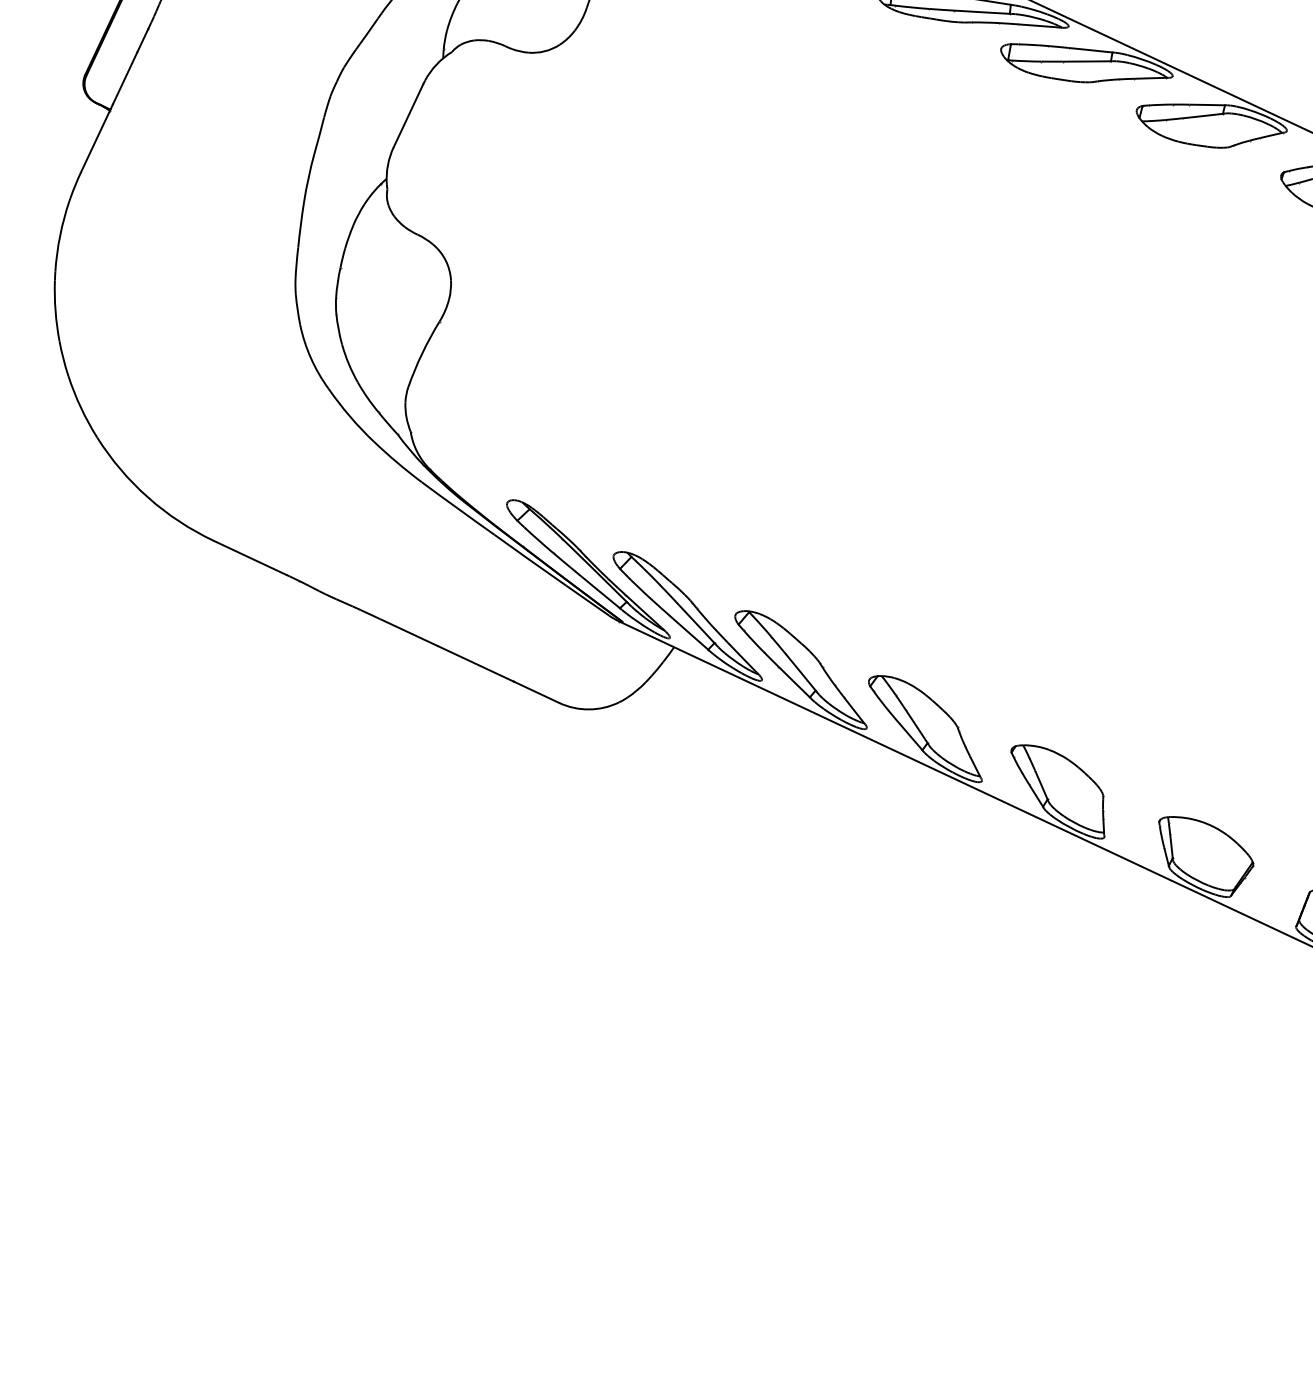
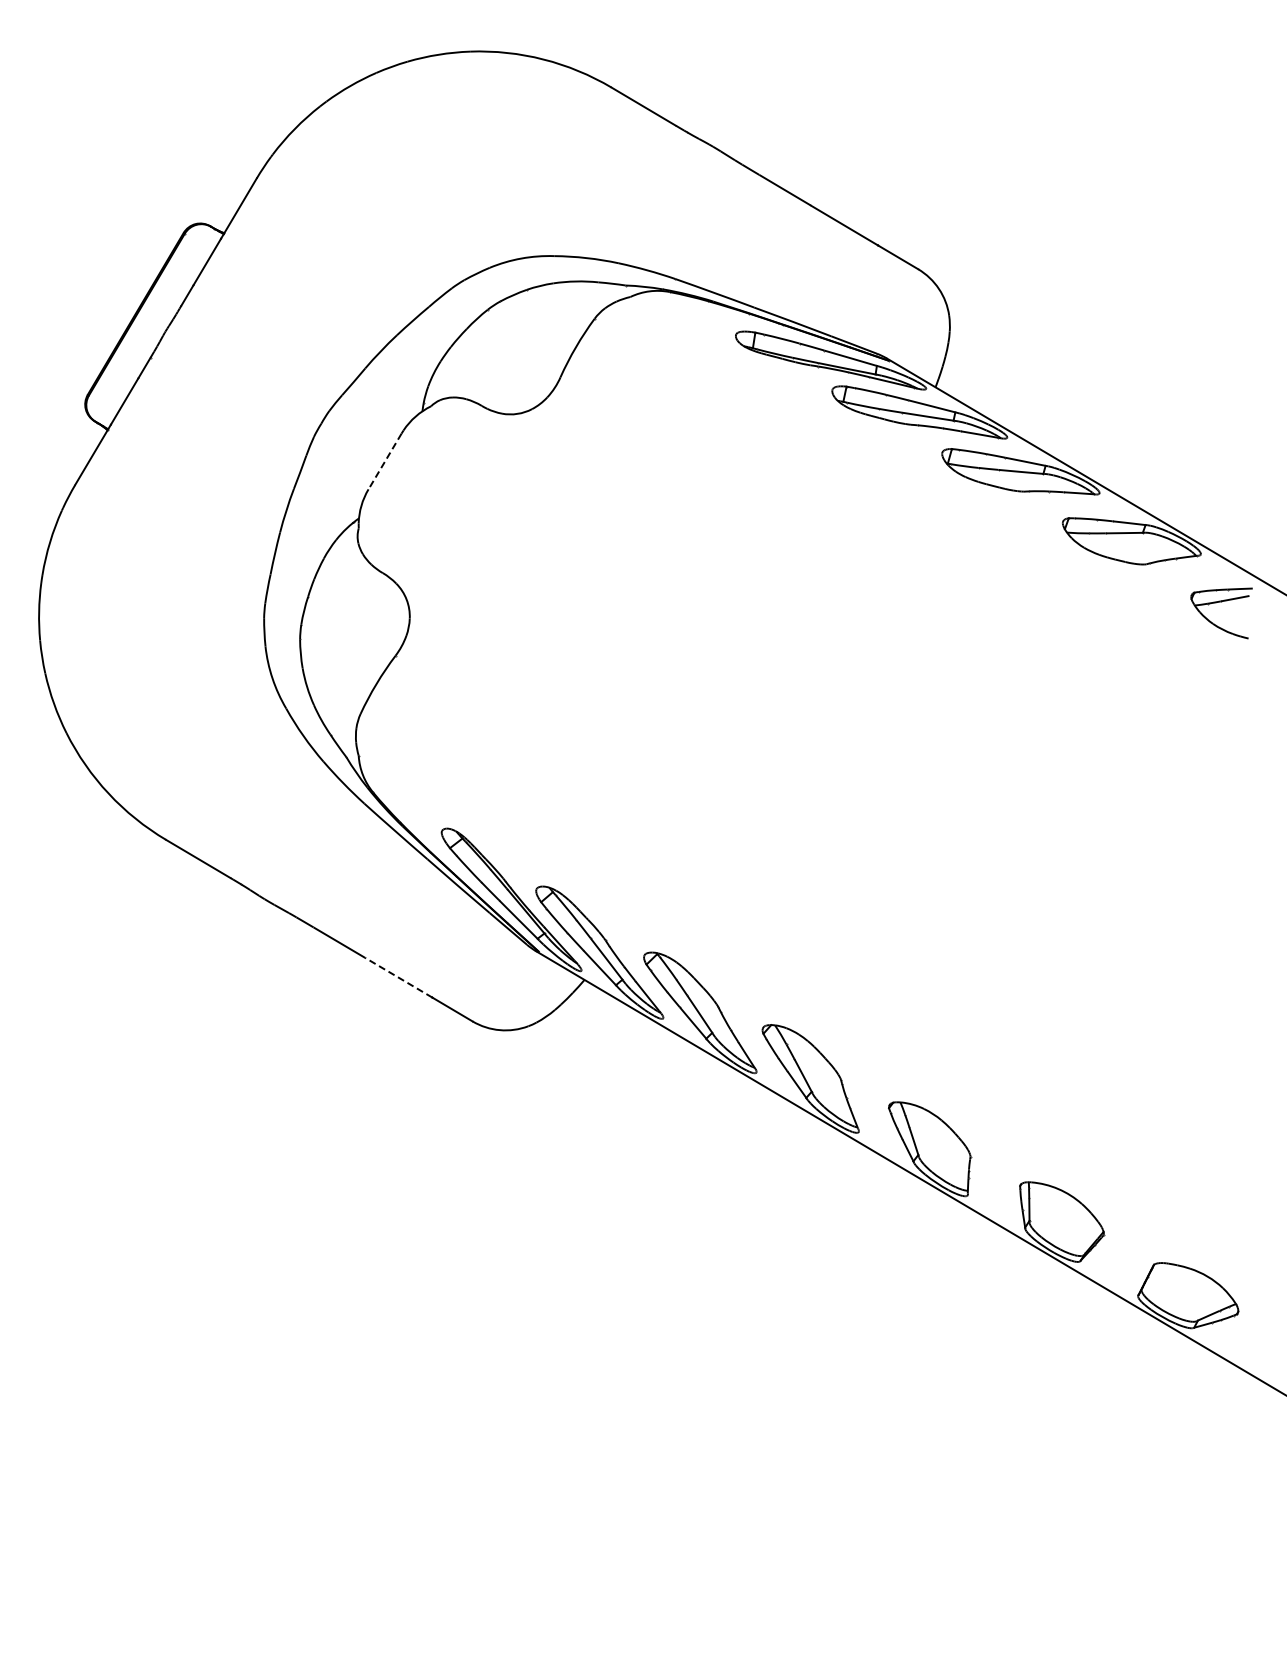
line: (407, 115) -> (384, 461), solid -> dashed
line: (475, 663) -> (398, 977), solid -> dashed

